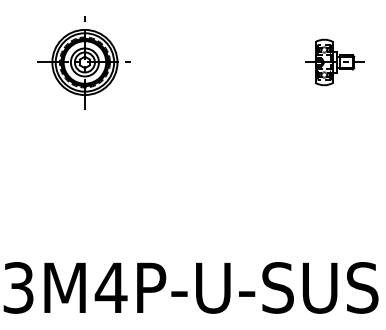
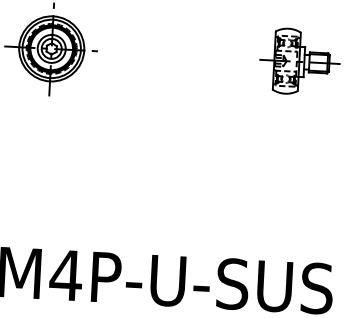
part: (333, 62) -> (299, 61), size x1.43

